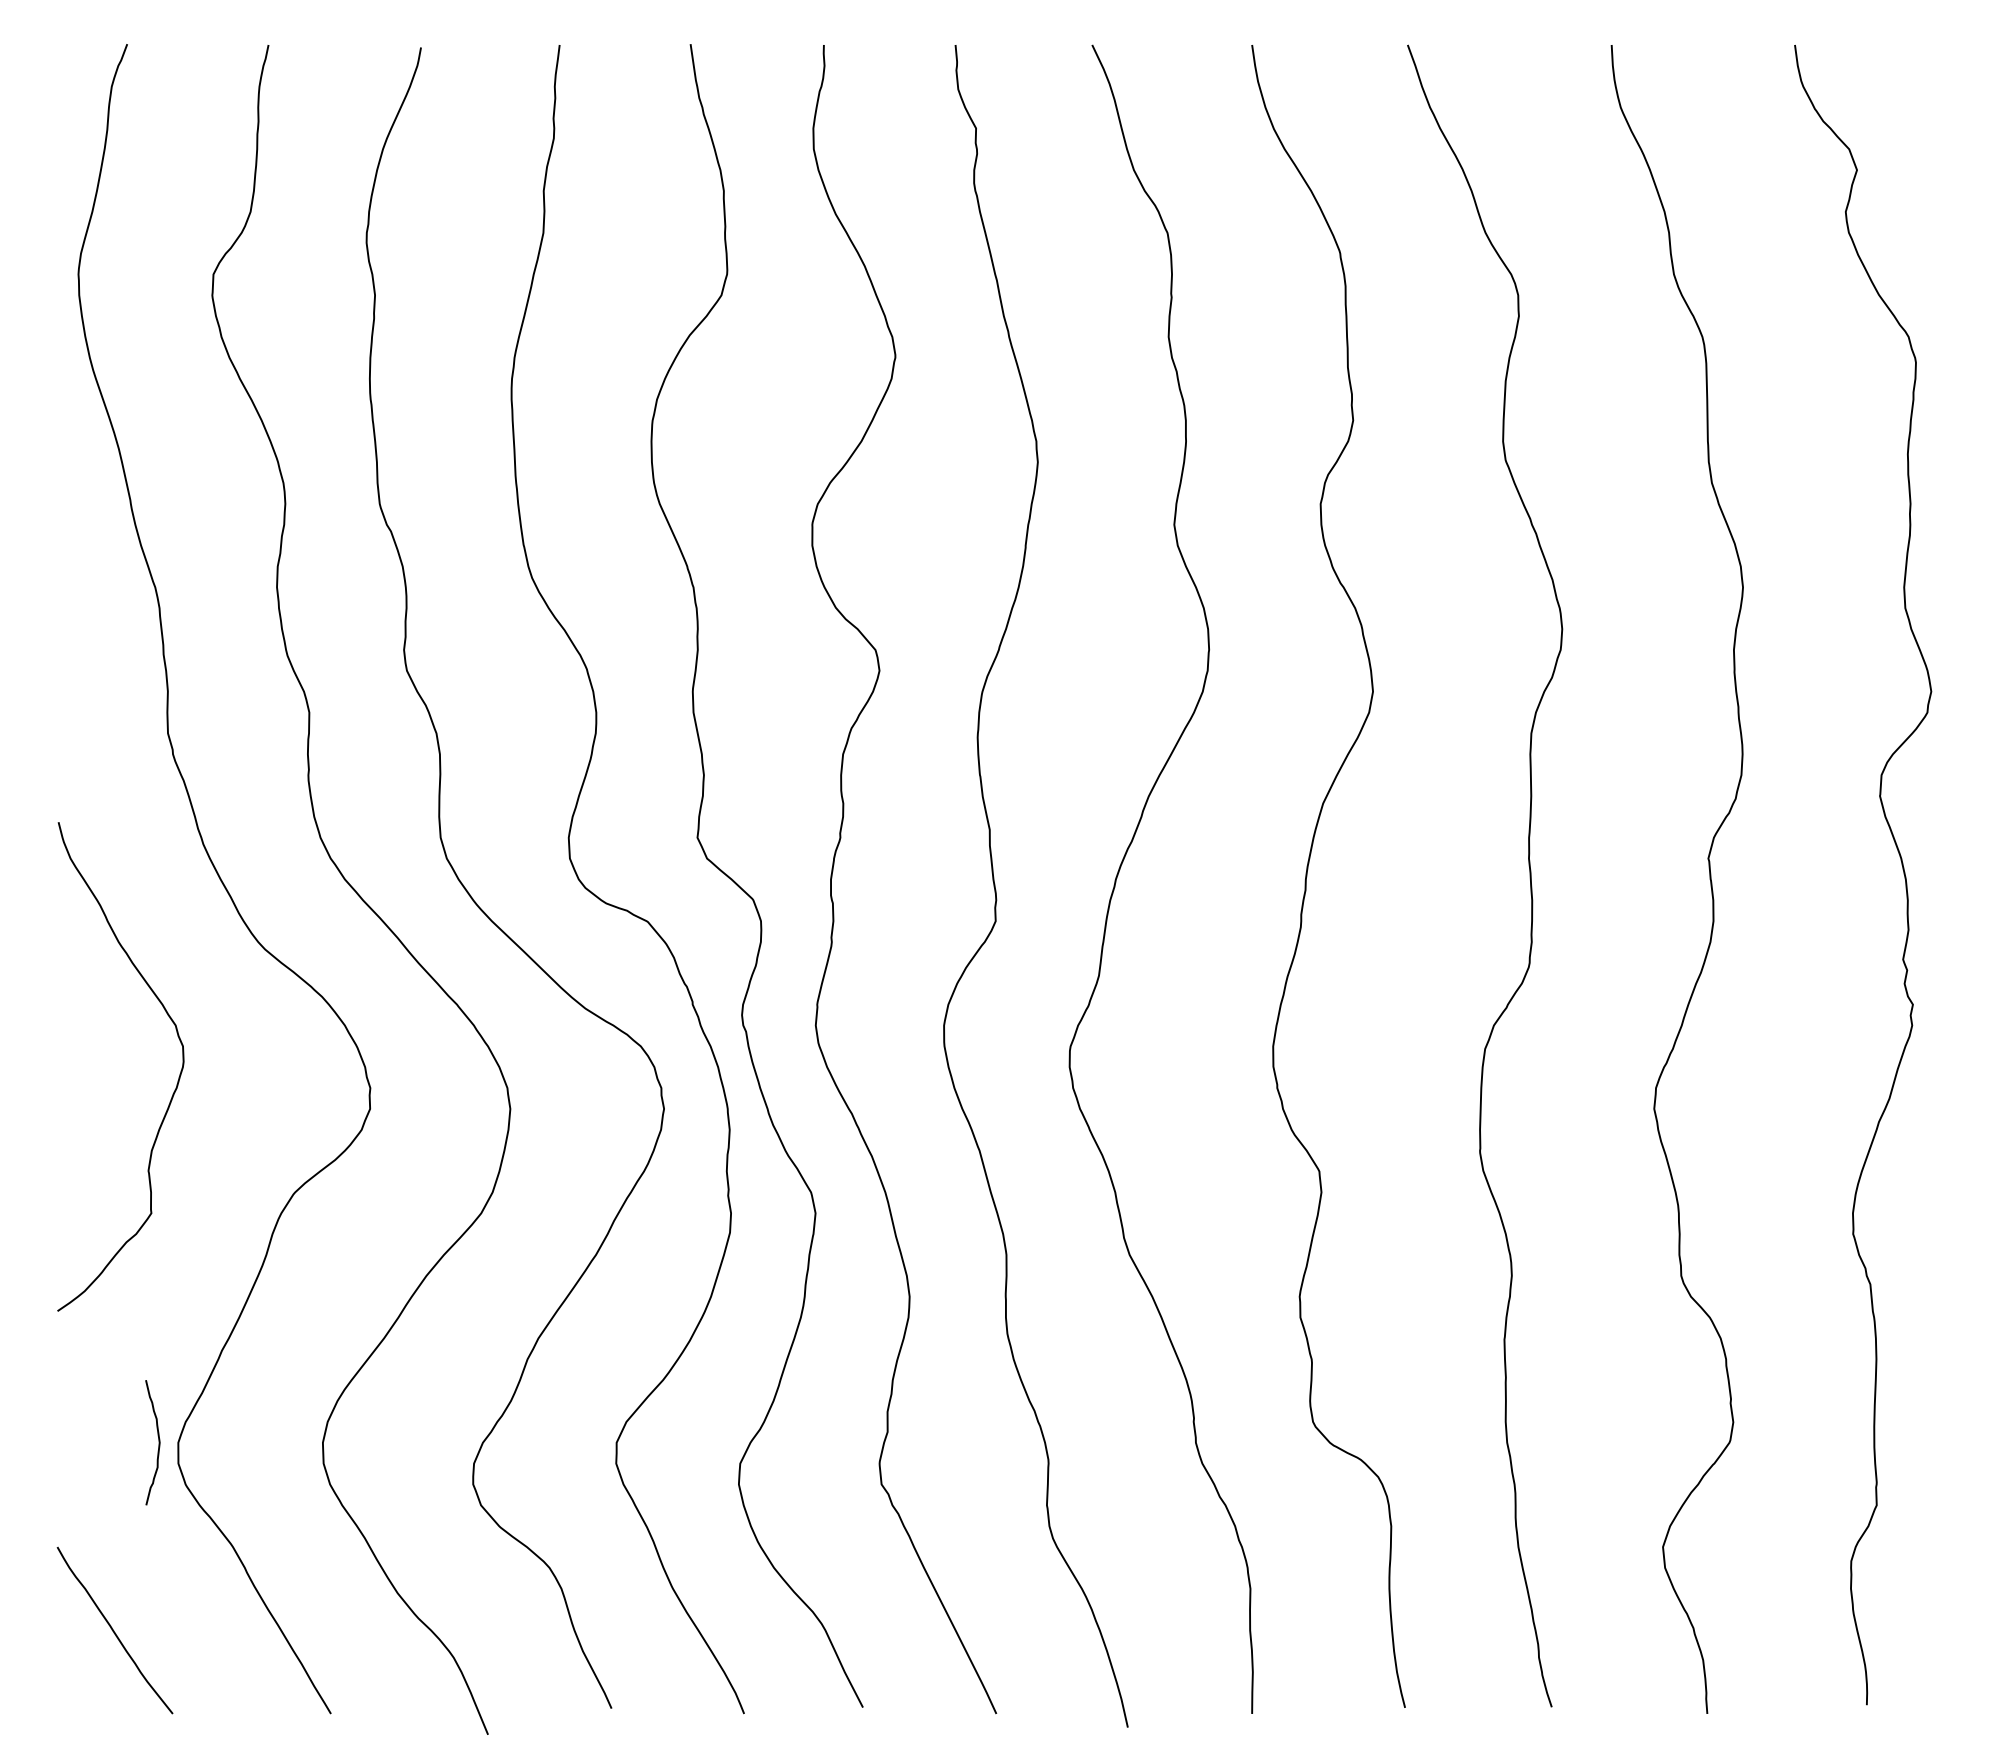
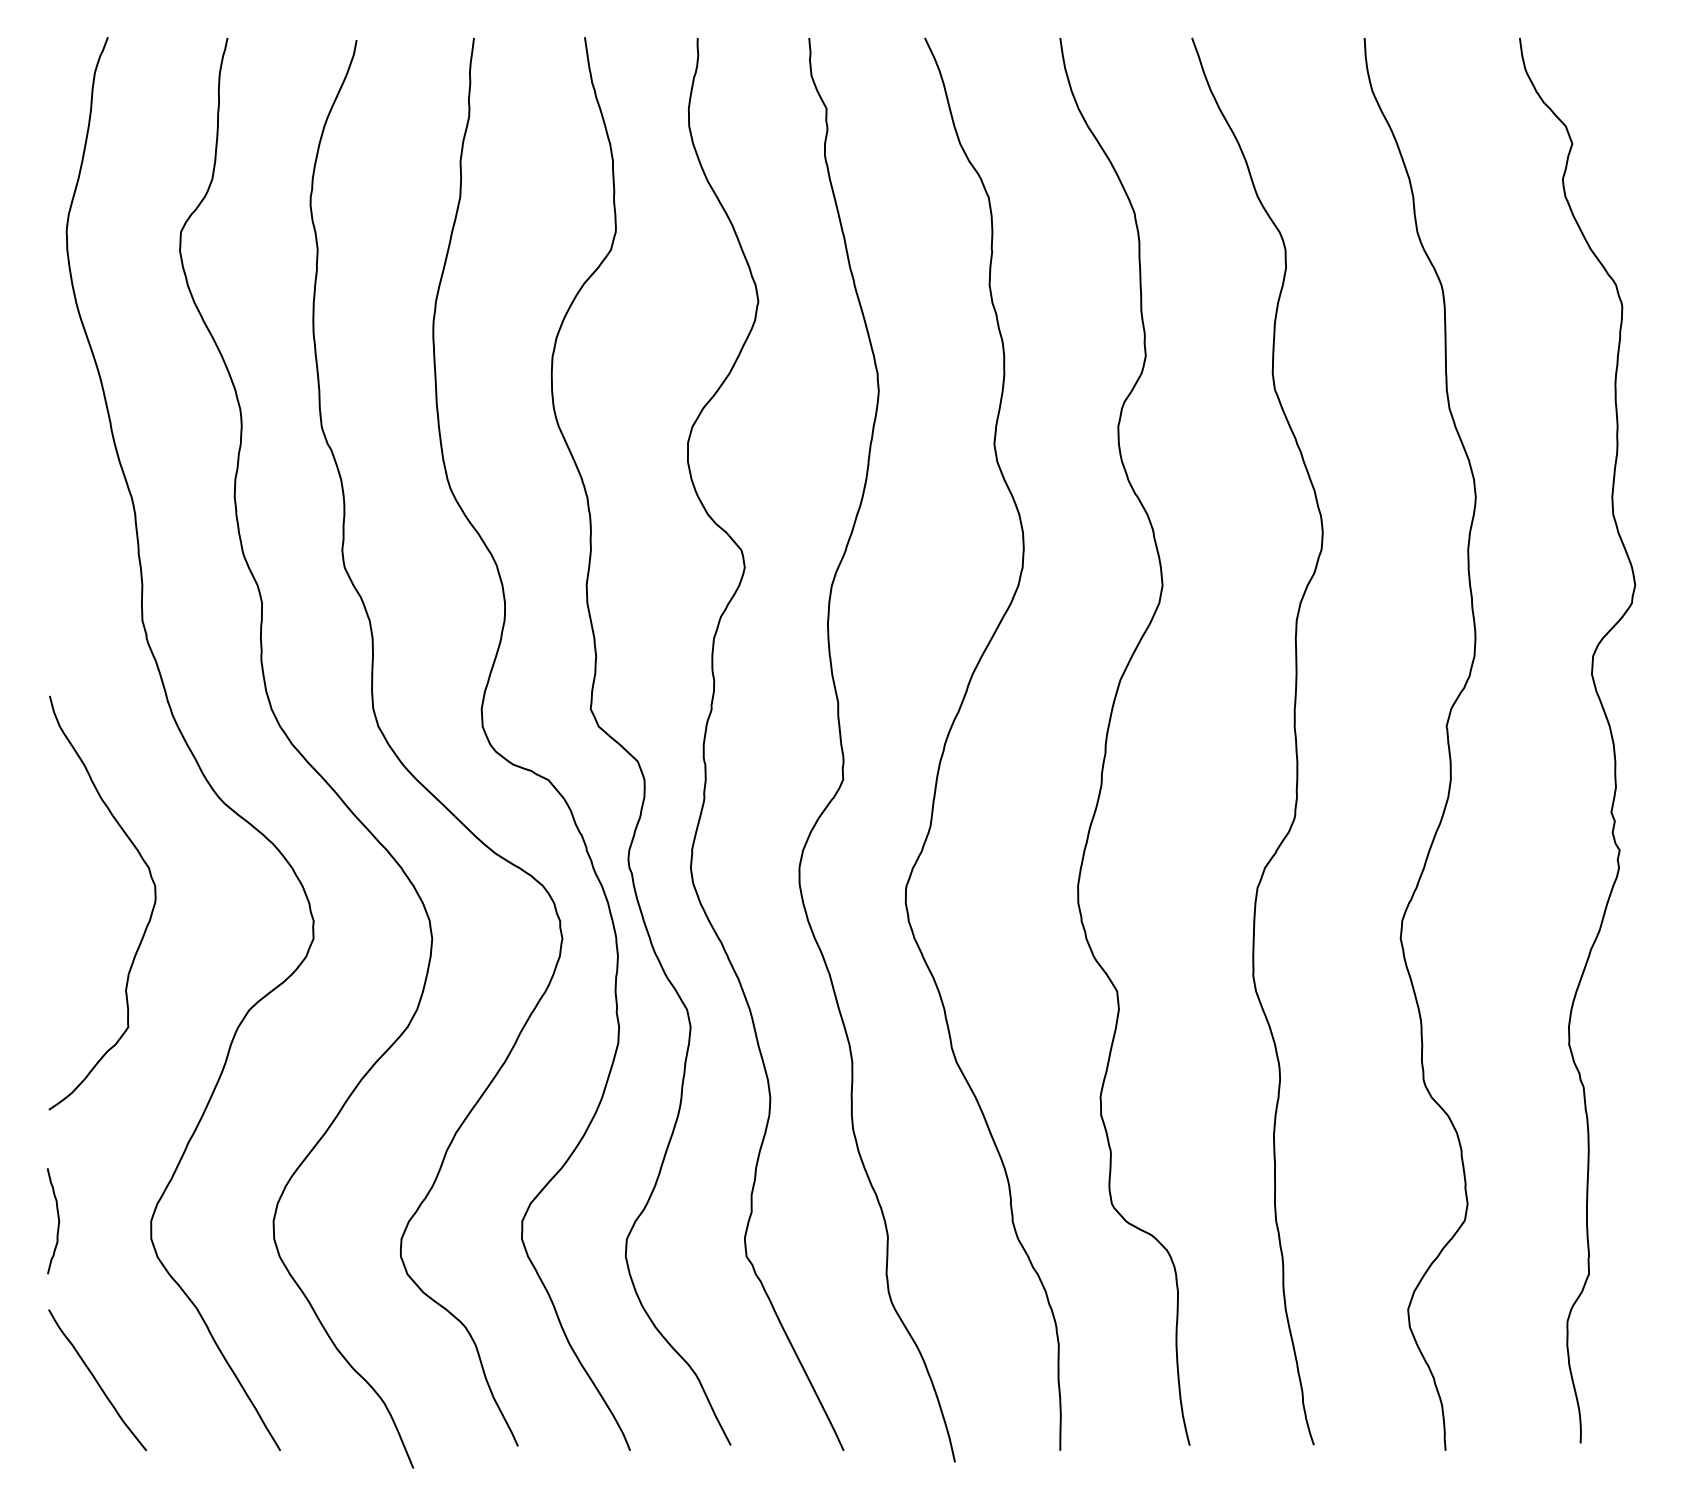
curve: (158, 1442) -> (58, 1221), moved

